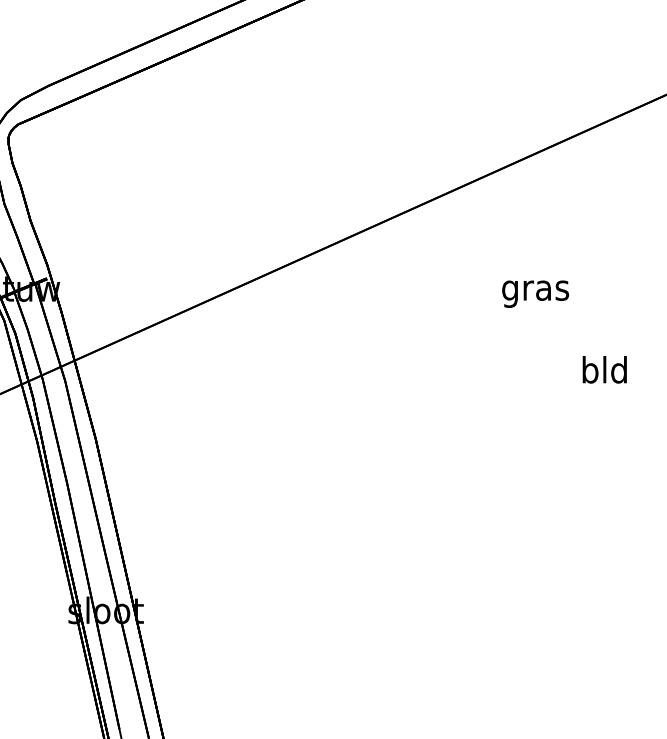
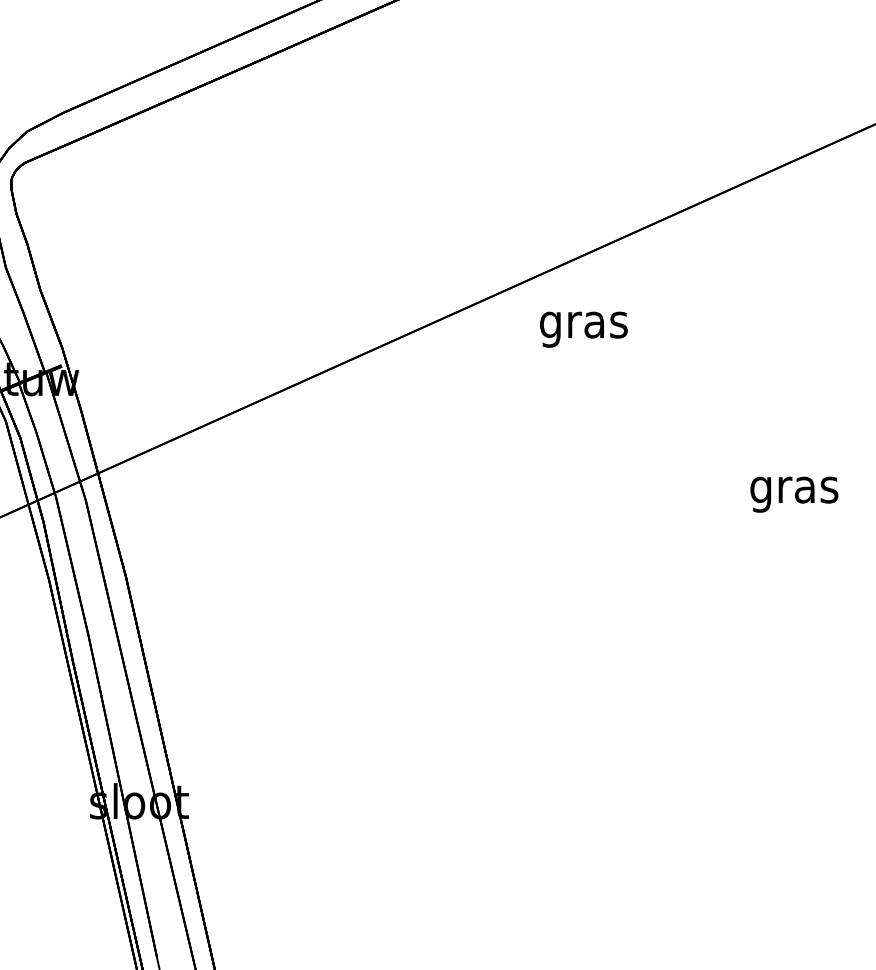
text: (535, 293) -> (583, 328), moved
text: (604, 373) -> (793, 490), bld -> gras

